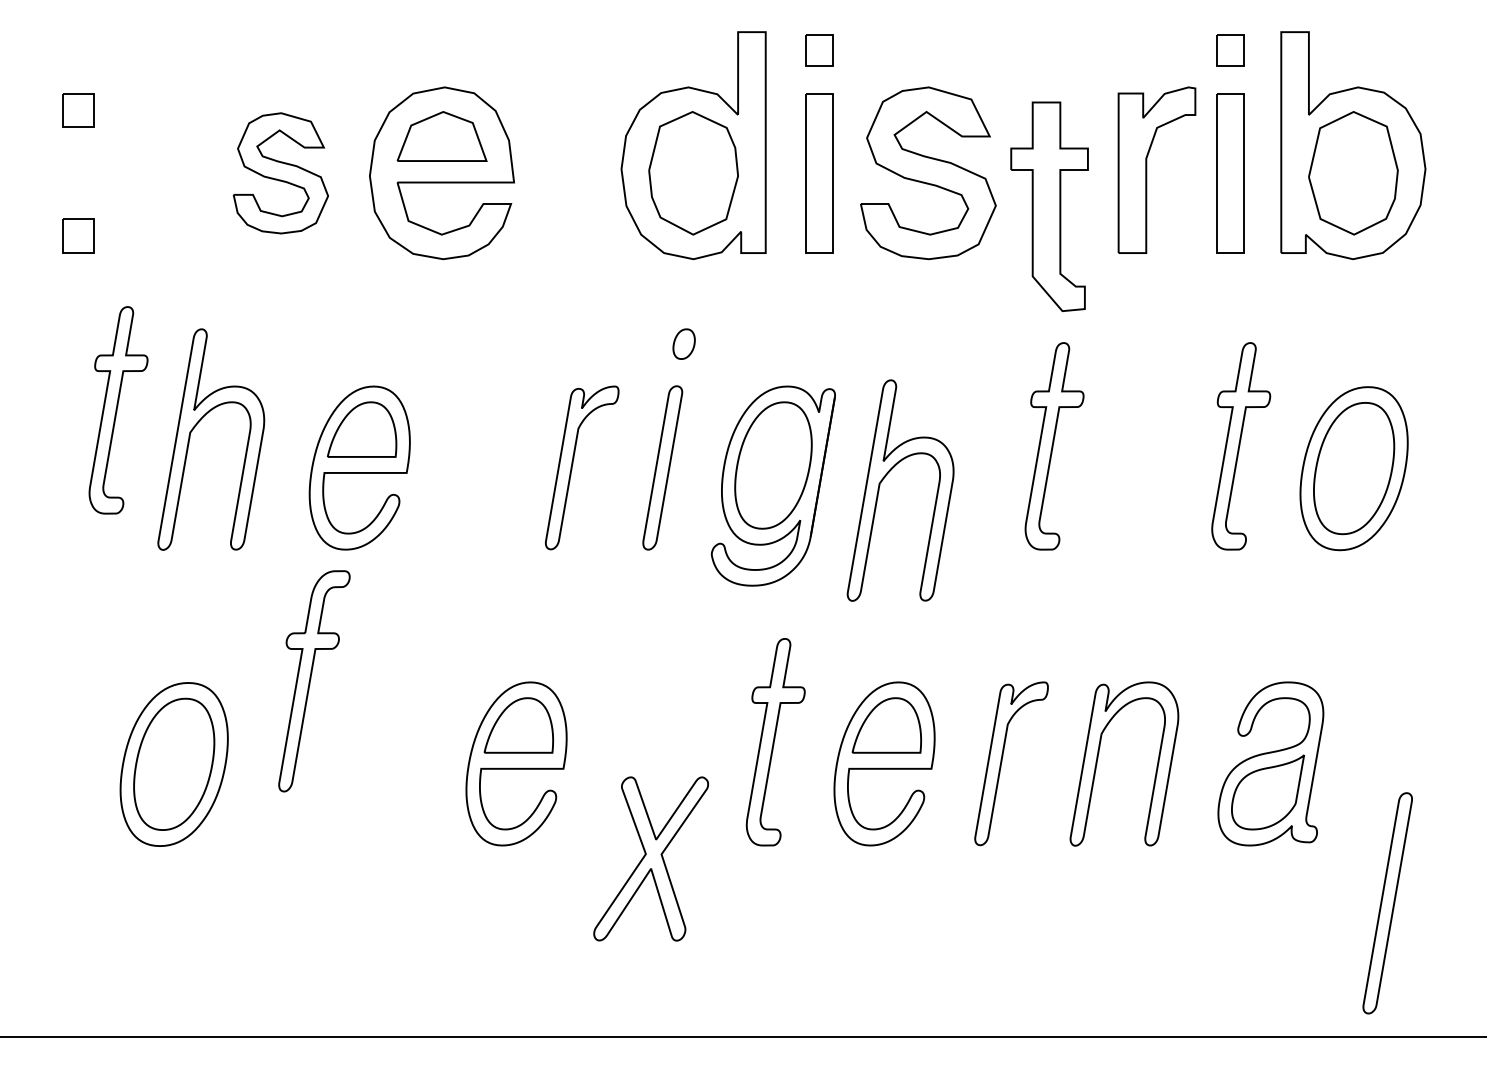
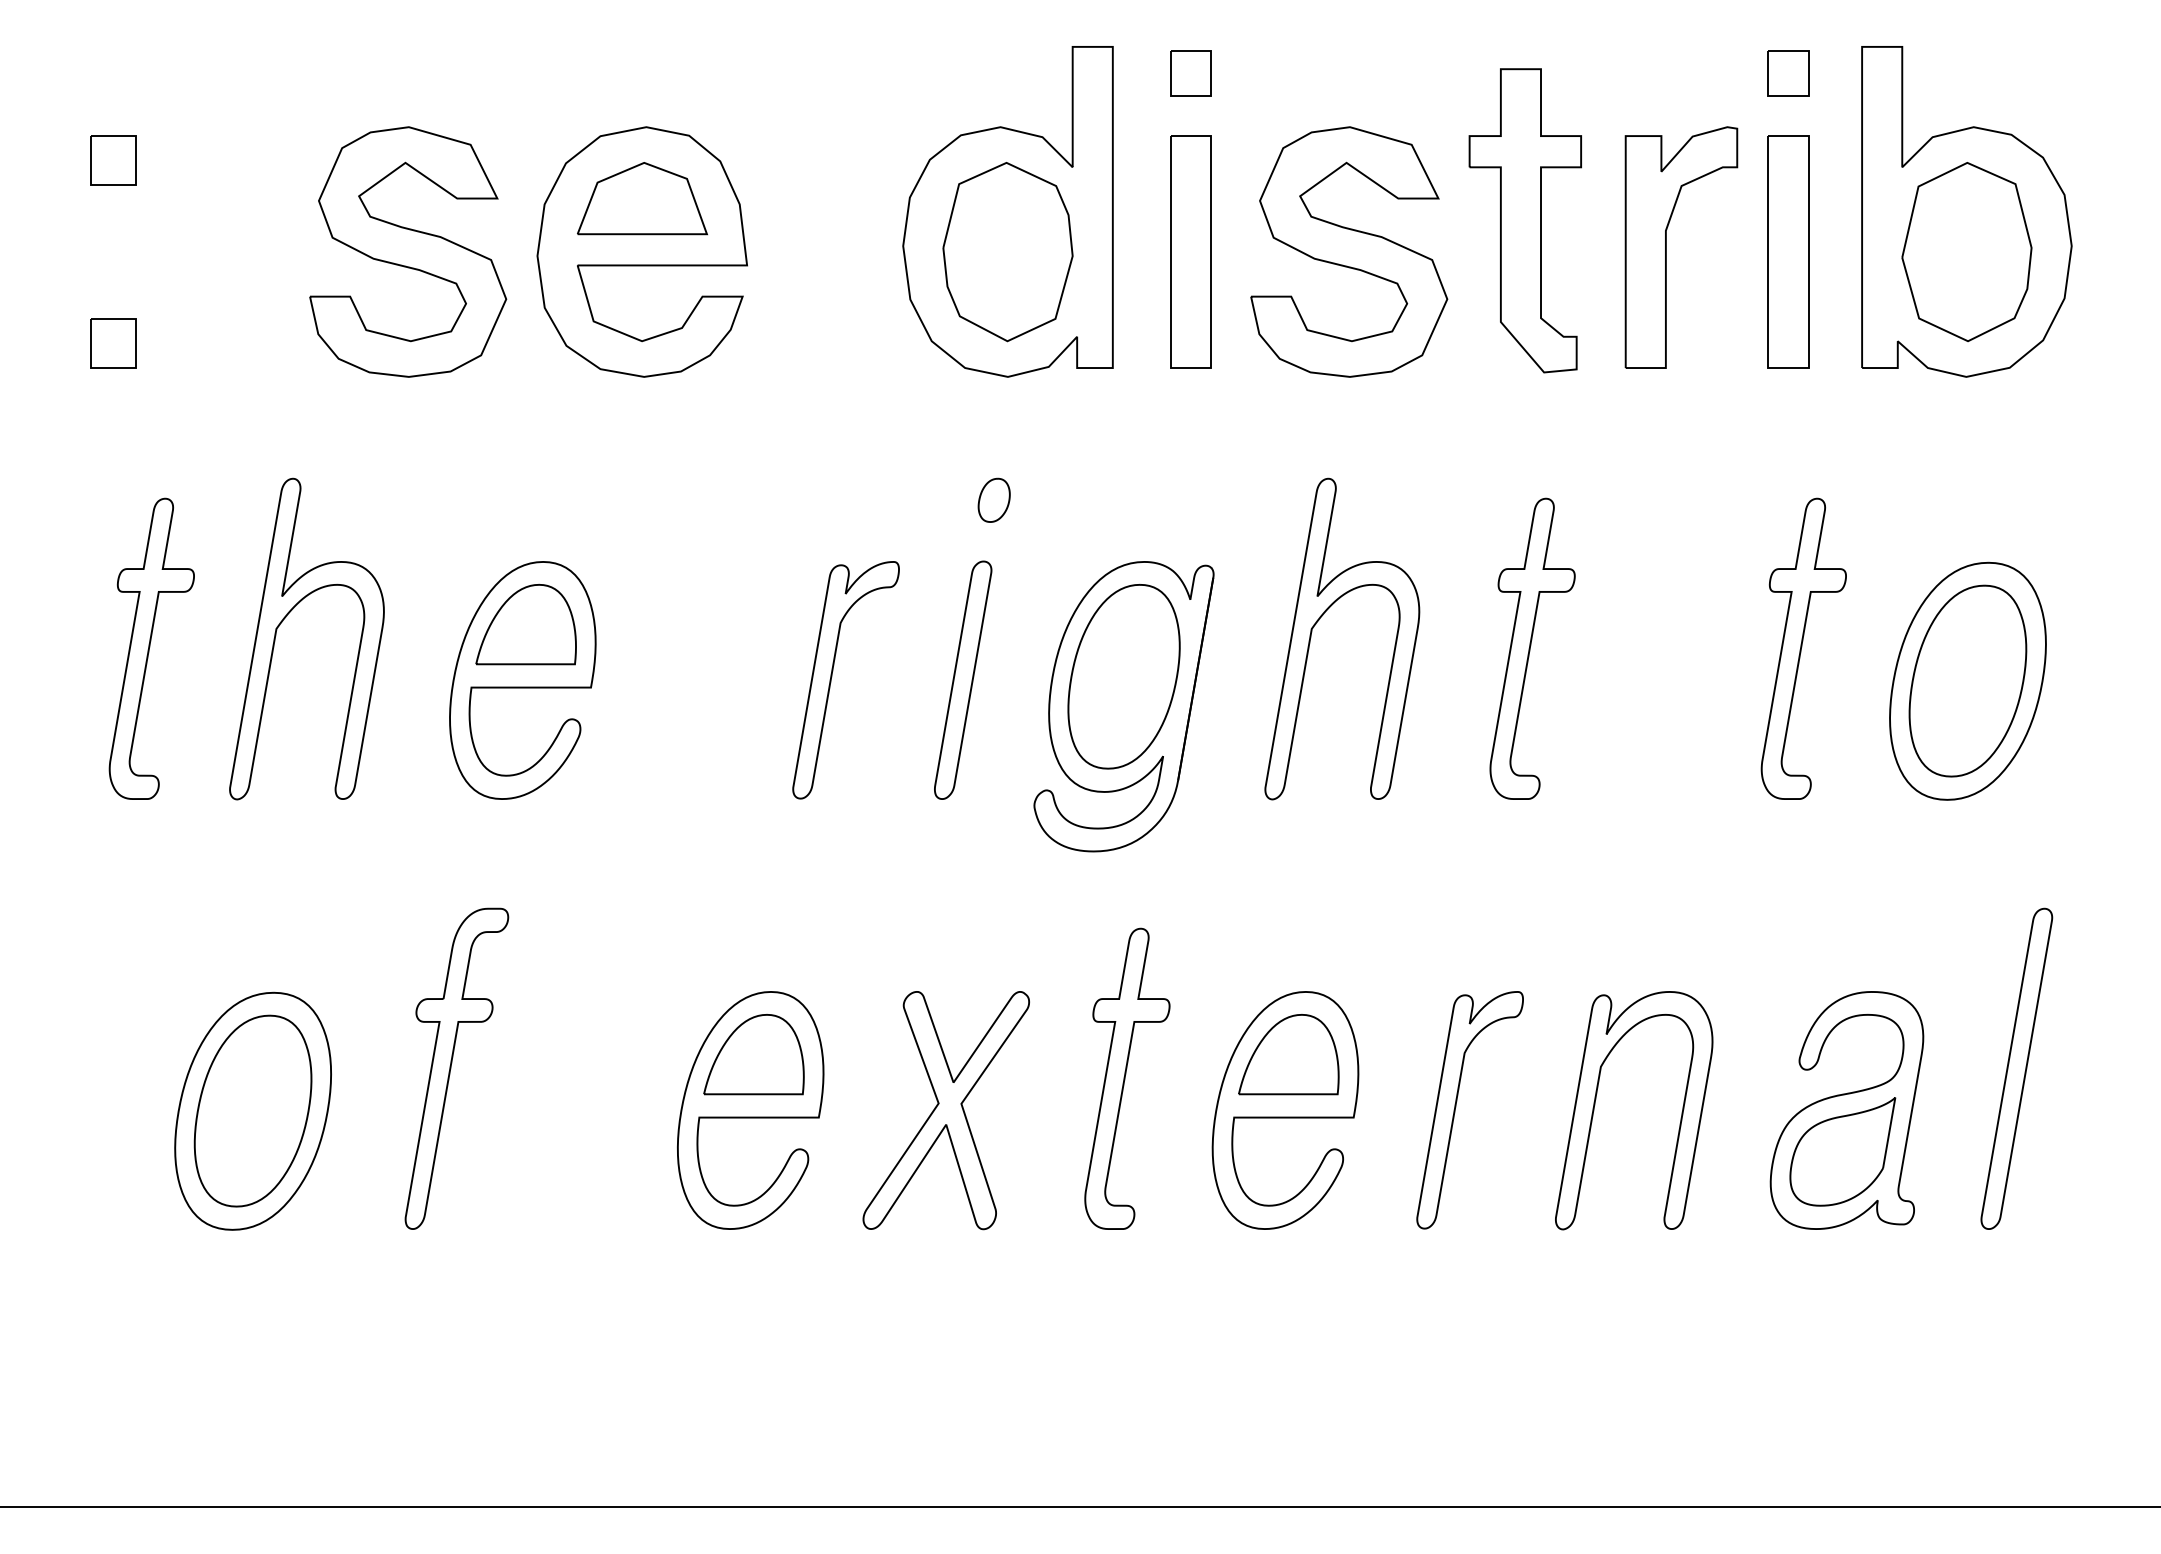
part: (280, 173) -> (407, 252), size x1.43
part: (1049, 206) -> (1525, 220), moved
part: (118, 410) -> (151, 649), moved
part: (883, 480) -> (1317, 624), moved
part: (314, 681) -> (456, 1069), moved
part: (650, 858) -> (945, 1109), moved
part: (1387, 903) -> (2016, 1069), moved

